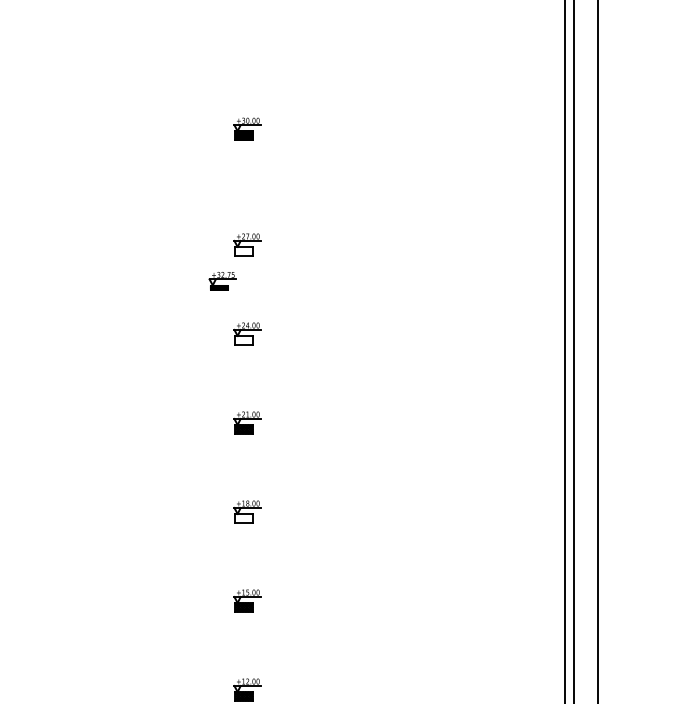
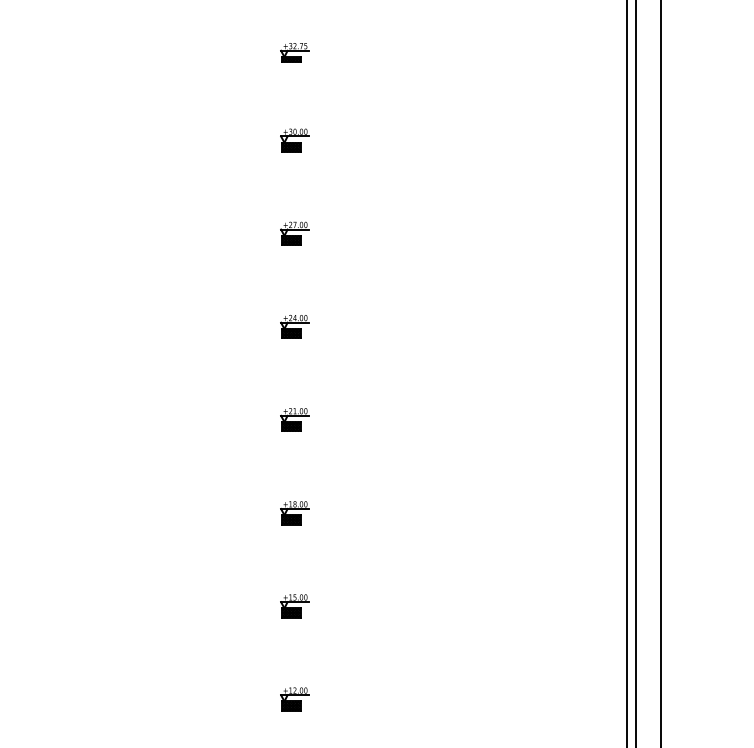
part: (247, 129) -> (294, 140), moved
hatch: (244, 251) -> (291, 240), added
part: (222, 281) -> (294, 52), moved
hatch: (244, 340) -> (291, 333), added
hatch: (244, 518) -> (291, 519), added

